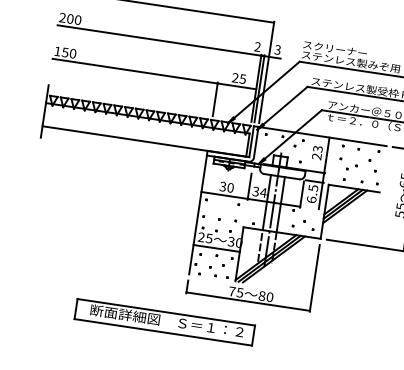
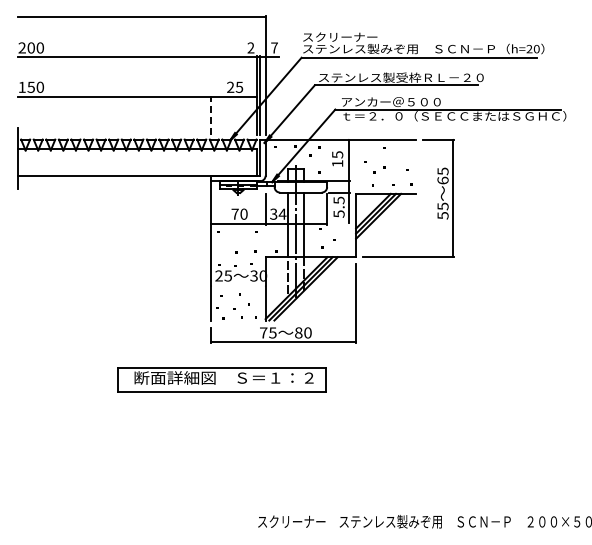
text: (277, 49) -> (274, 47), 3 -> 7
line: (215, 99) -> (211, 115), solid -> dashed
text: (317, 153) -> (337, 159), 23 -> 15
text: (222, 186) -> (234, 213), 30 -> 70
text: (311, 199) -> (338, 213), 6.5 -> 5.5
line: (216, 248) -> (238, 286), removed
part: (164, 322) -> (221, 379), moved

